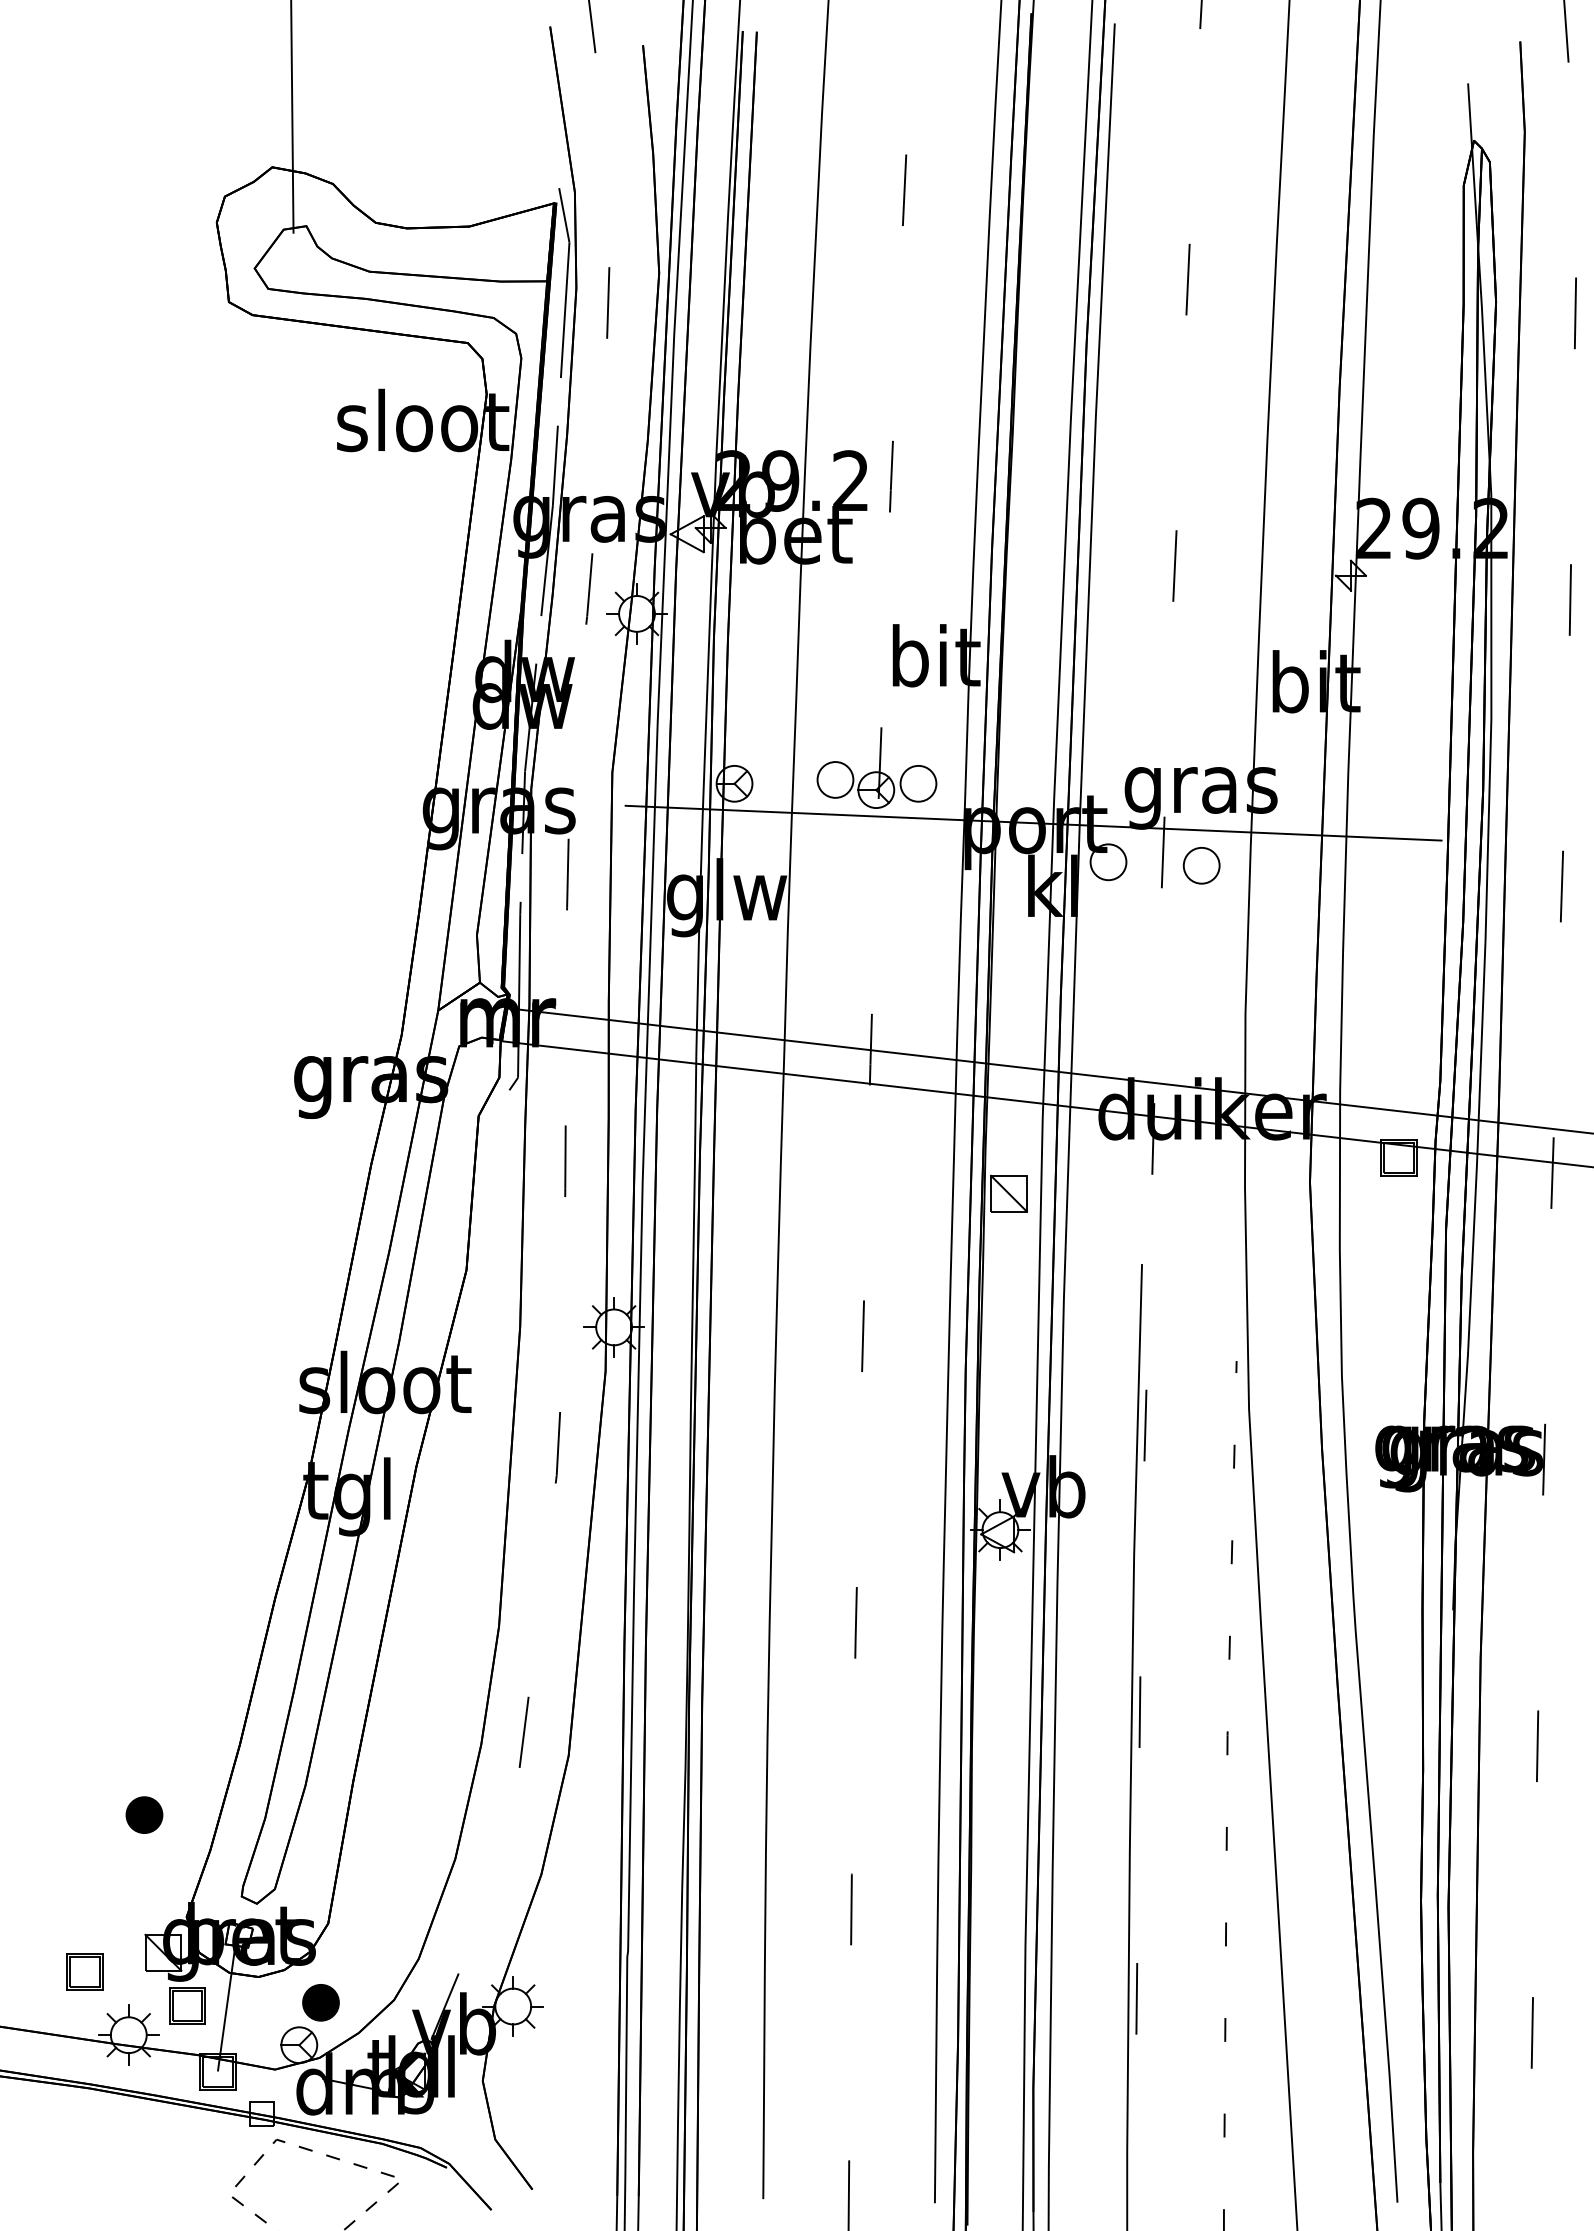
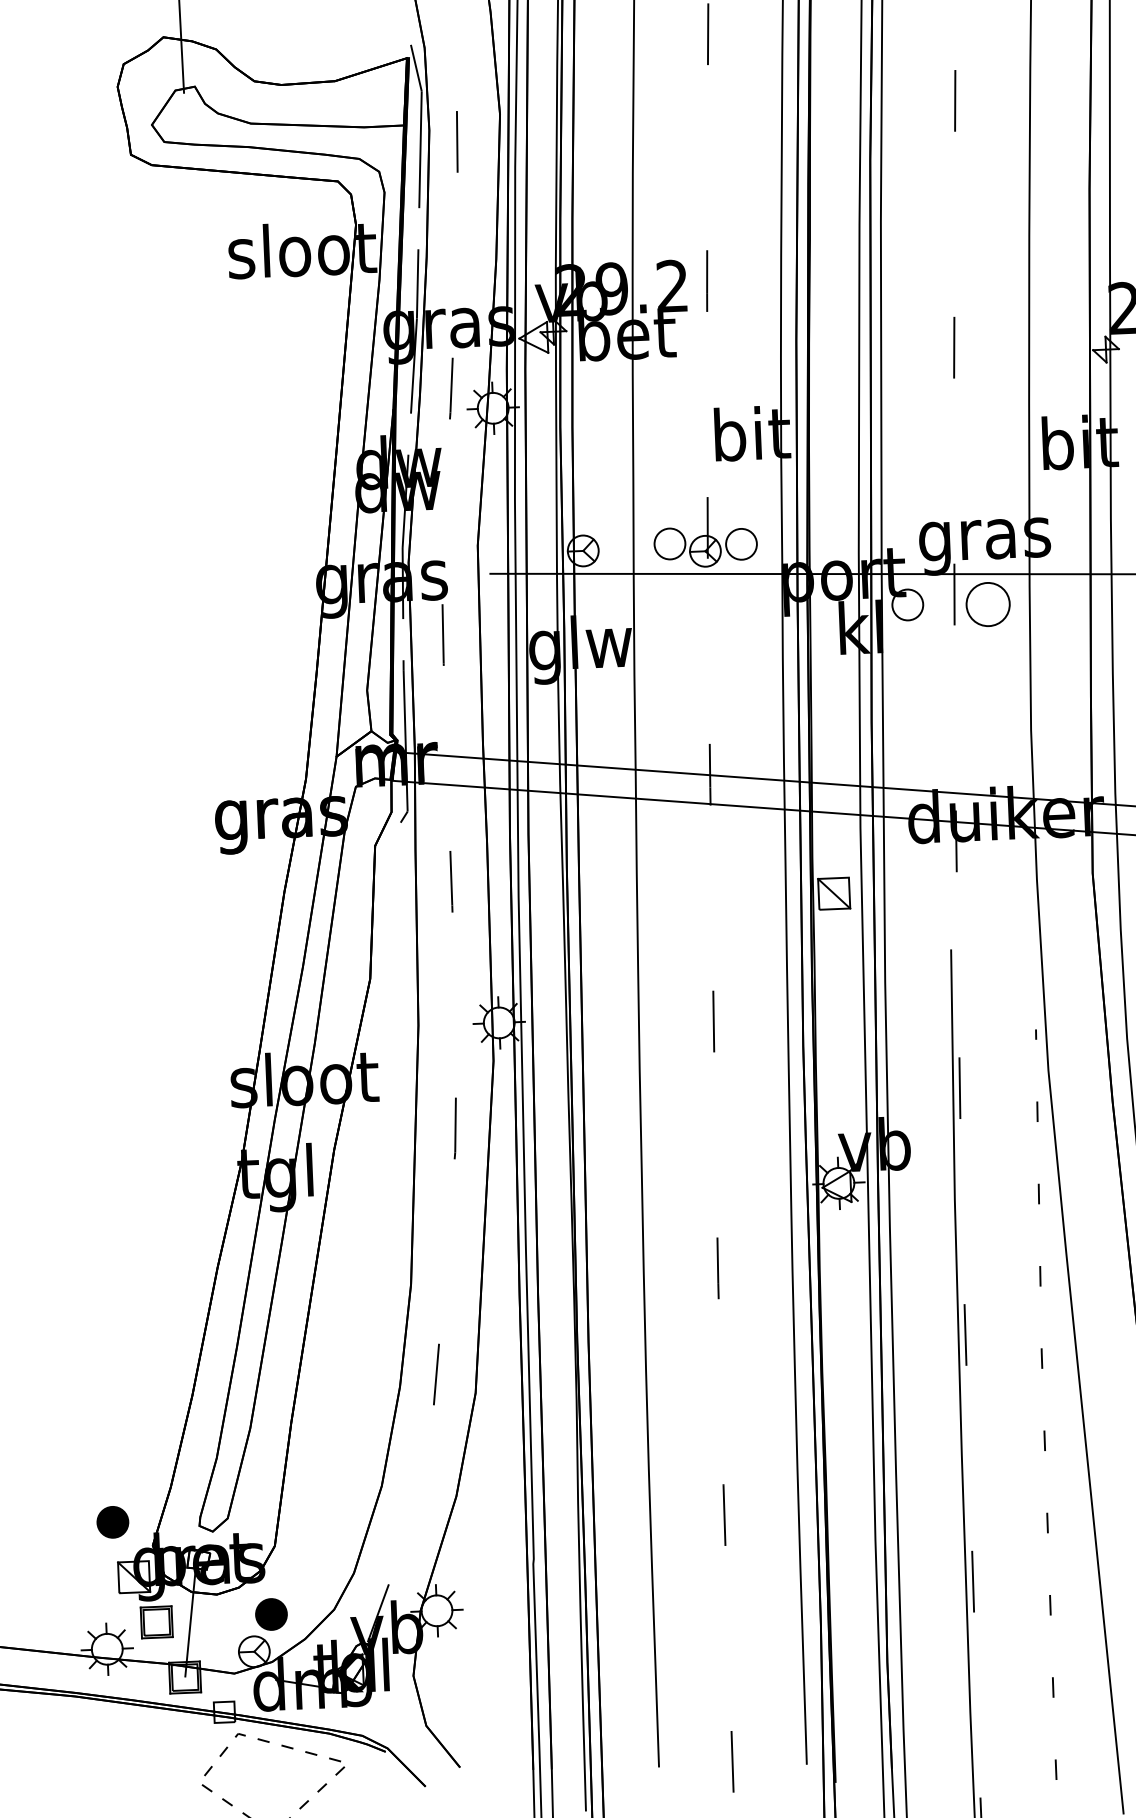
part: (1201, 865) -> (987, 604), size x1.4
part: (144, 1814) -> (112, 1521), moved
part: (84, 1971) -> (66, 1596), removed

